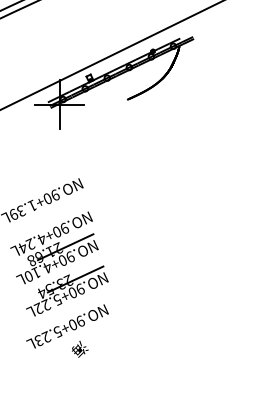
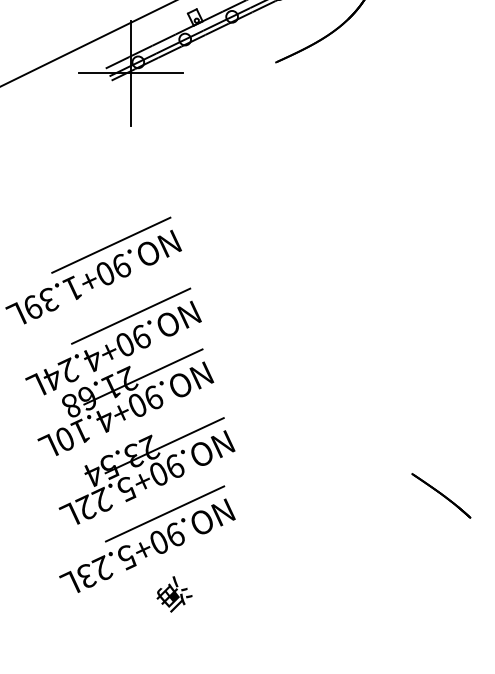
line: (50, 185) -> (111, 245), added
line: (59, 218) -> (130, 315), added
line: (205, 302) -> (441, 494), added
line: (75, 311) -> (164, 513), added

